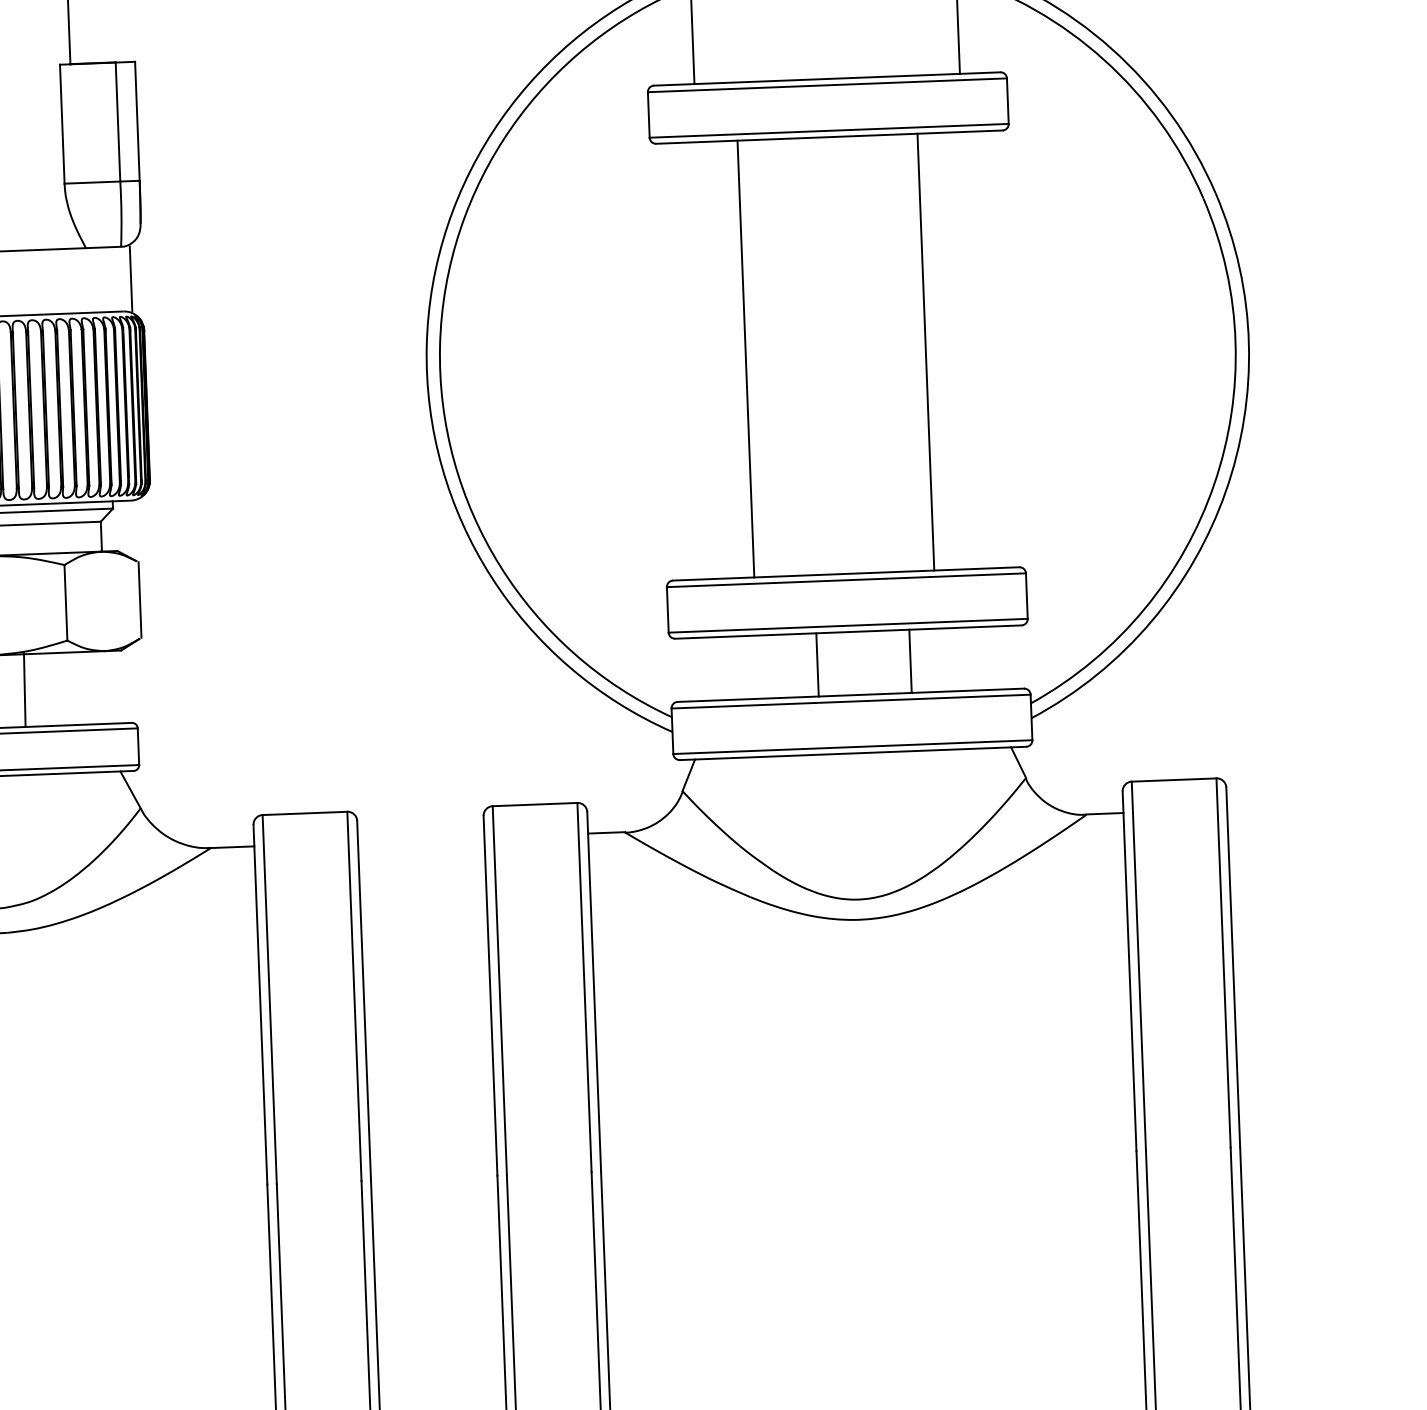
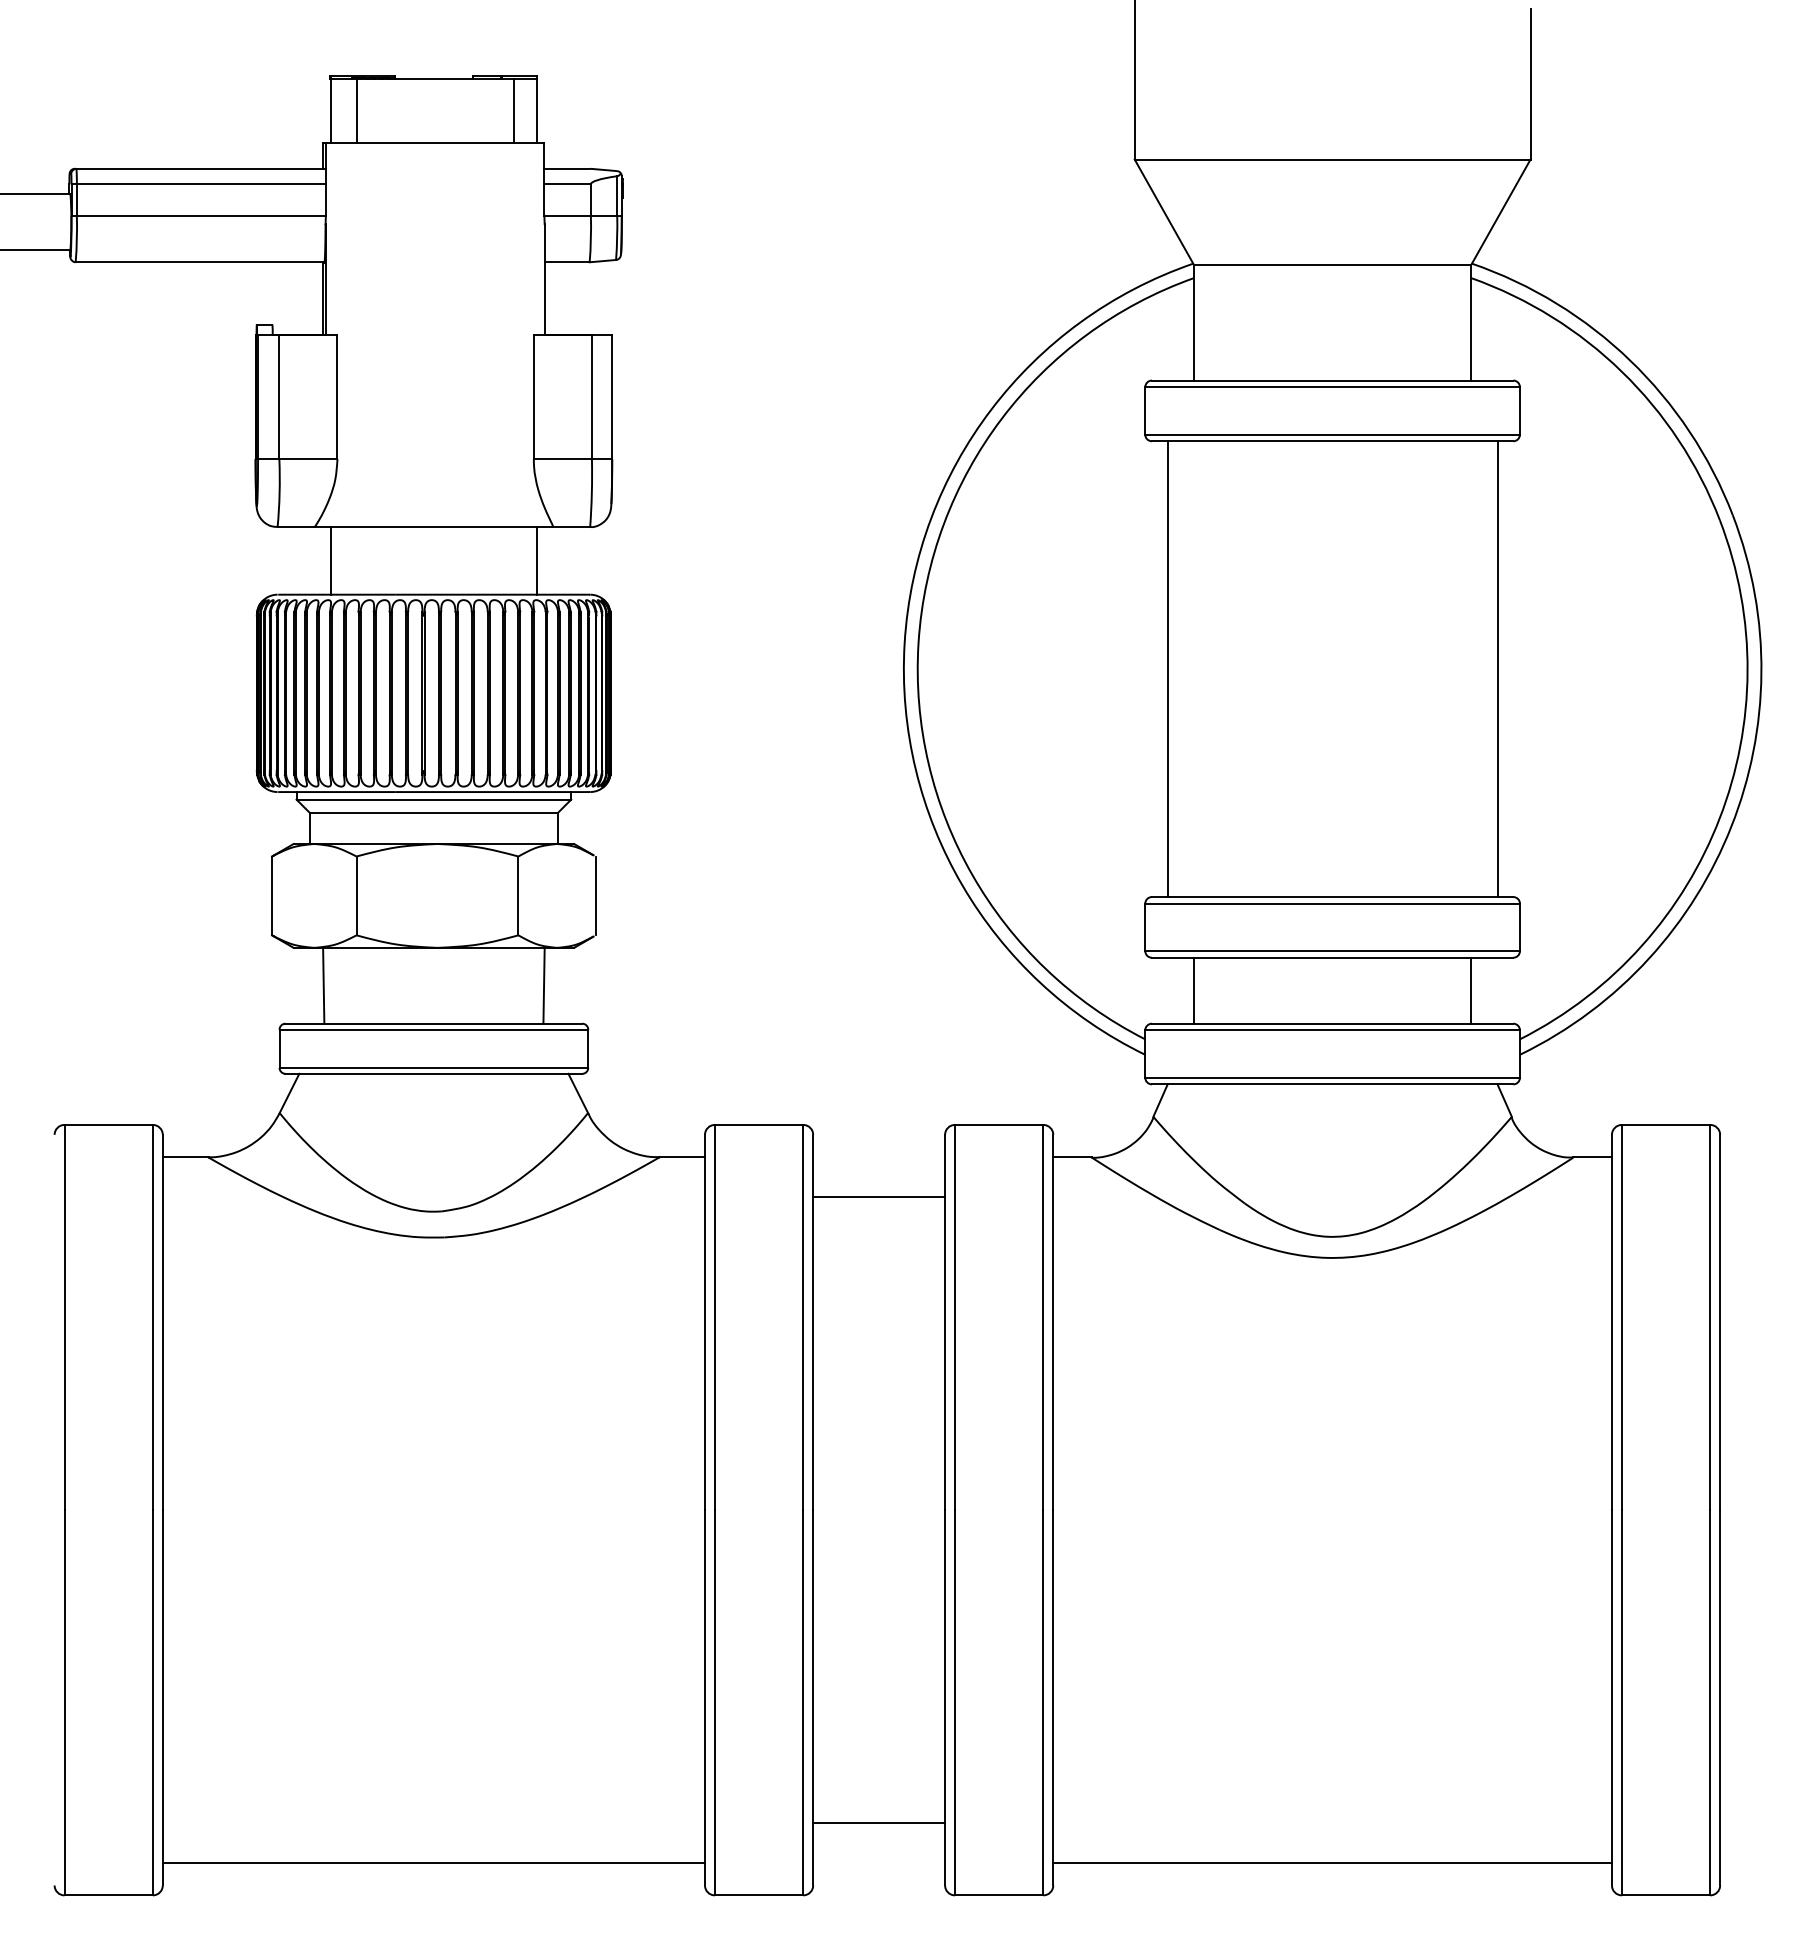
line: (131, 278) -> (537, 560), moved
line: (925, 352) -> (1497, 669), moved
line: (745, 359) -> (1167, 669), moved
line: (910, 661) -> (1471, 990), moved
line: (817, 664) -> (1194, 990), moved
line: (24, 689) -> (543, 985), moved
line: (423, 877) -> (879, 1196), added

